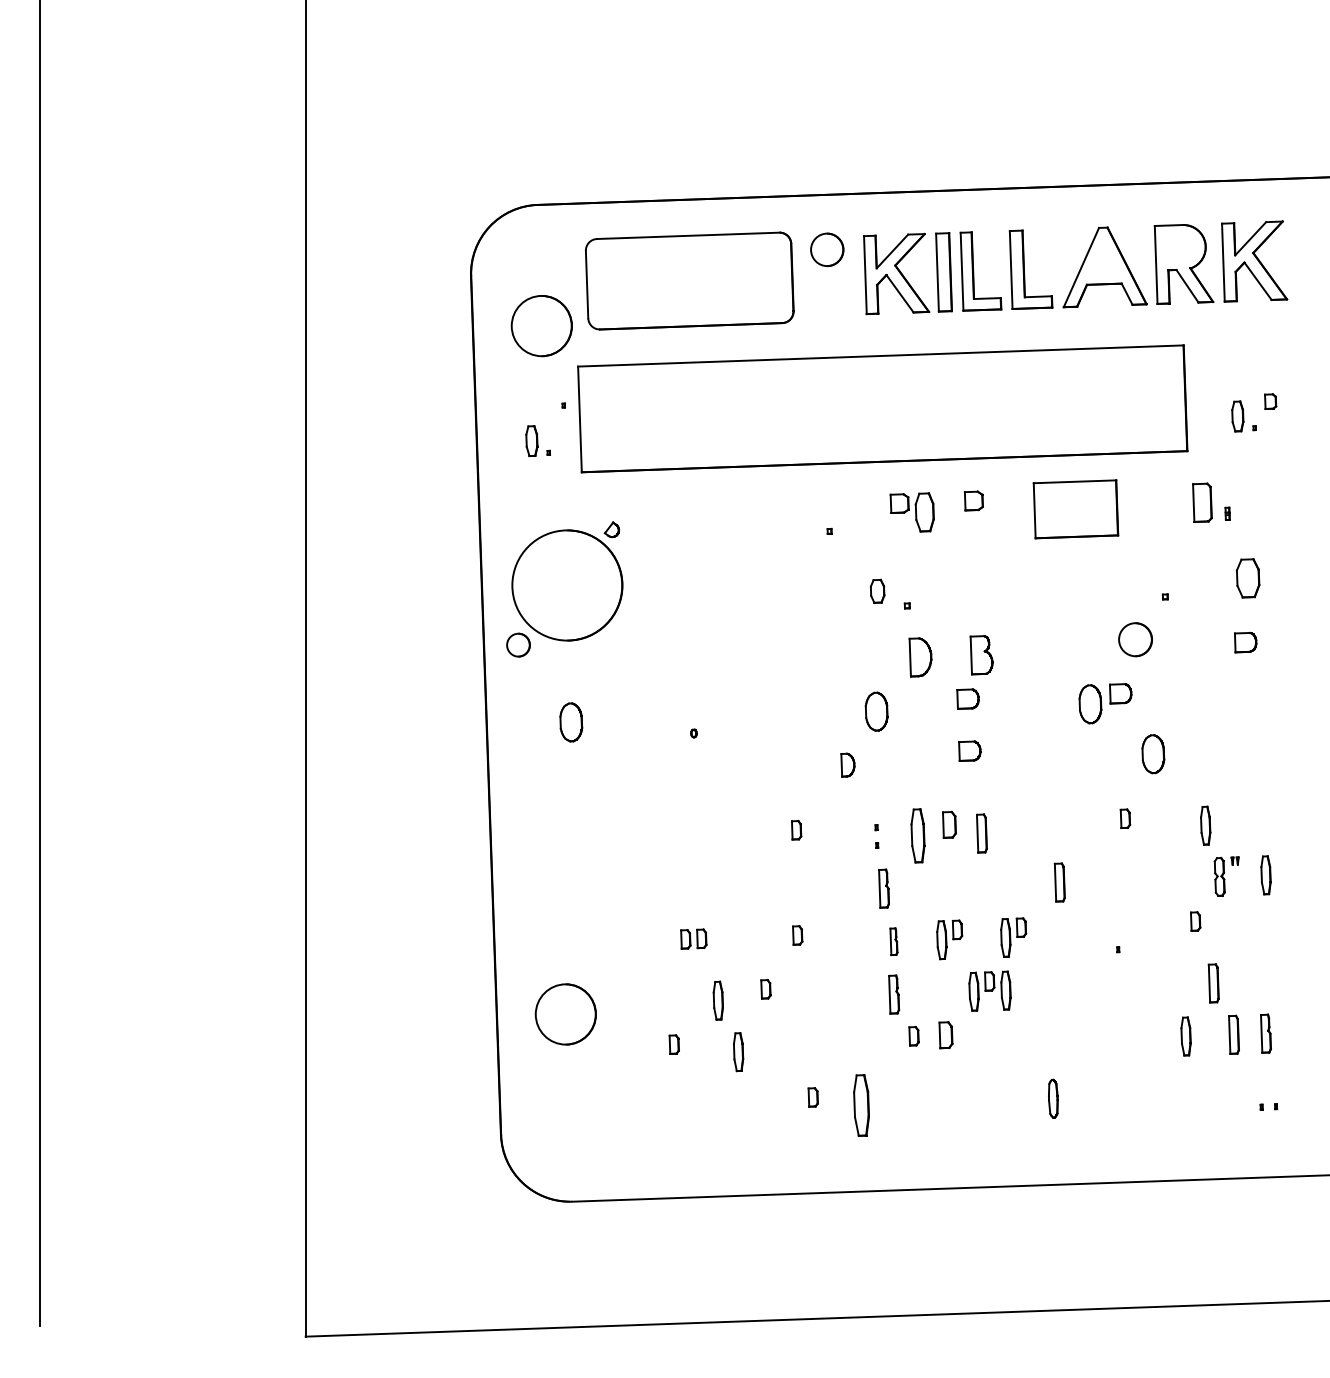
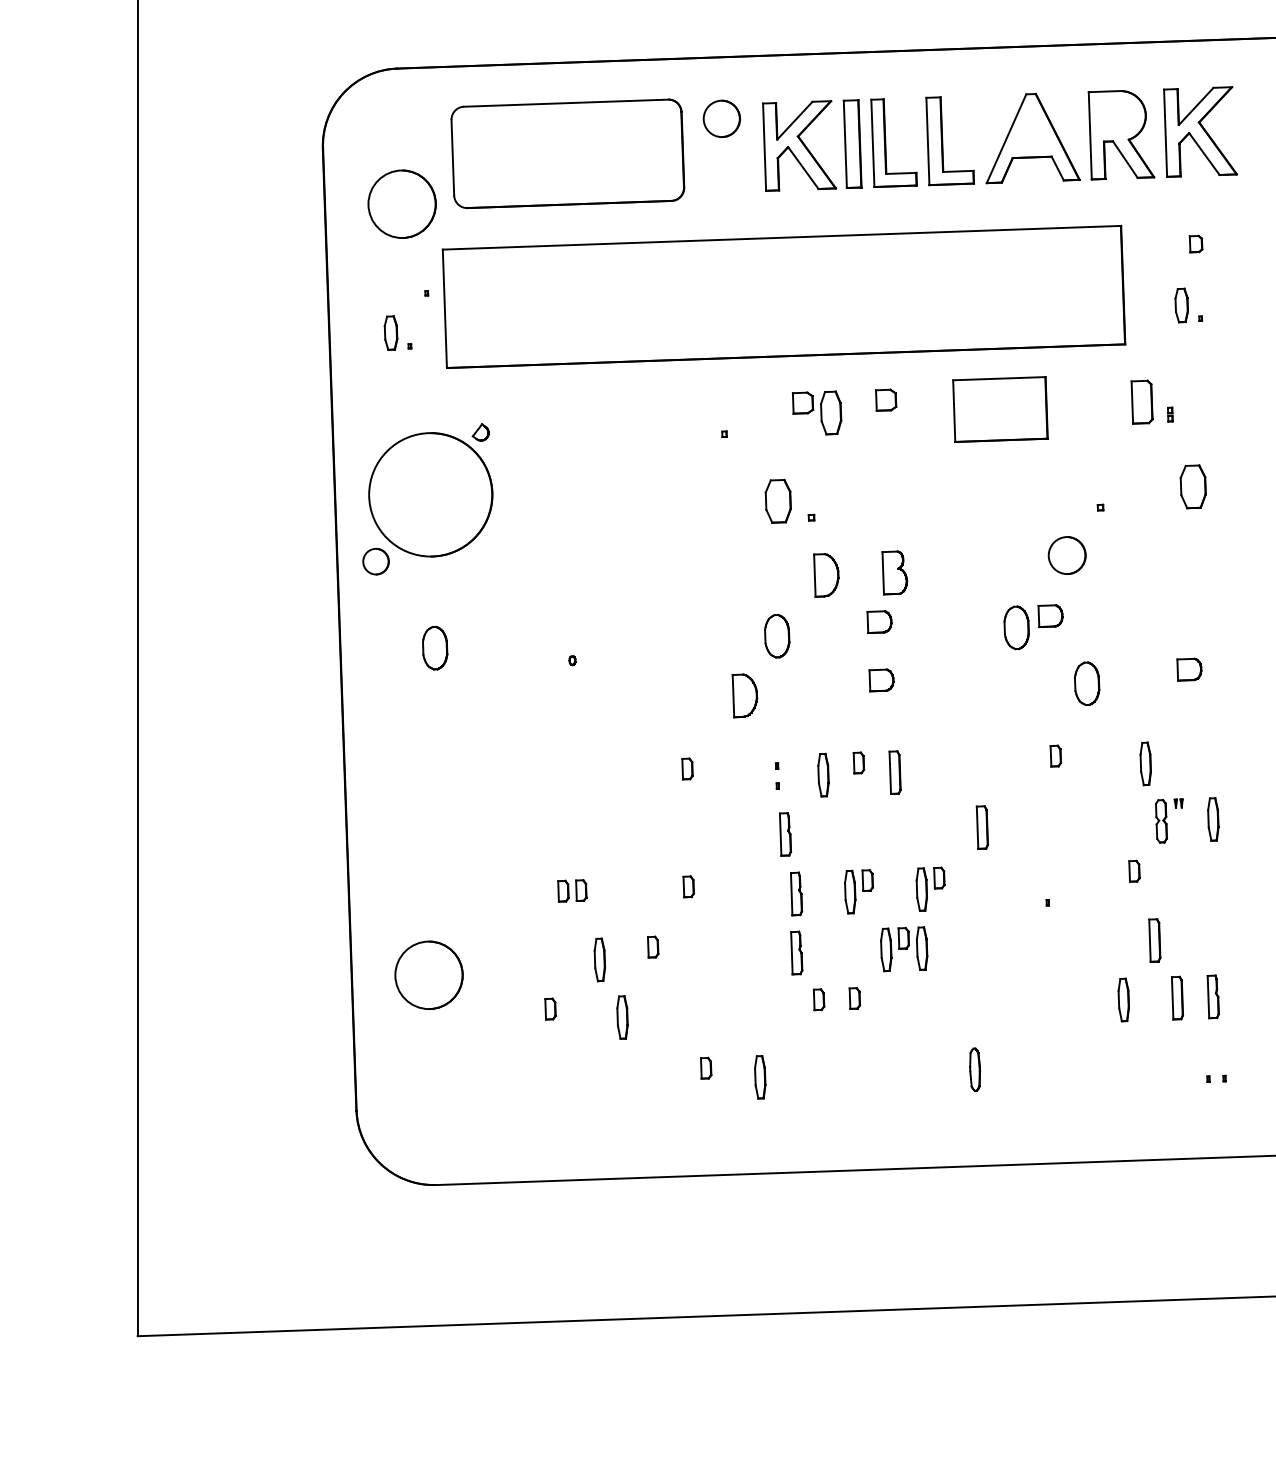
part: (1270, 401) -> (1195, 243), moved
part: (877, 591) -> (778, 501), size x1.67
part: (1245, 642) -> (1189, 669), moved
part: (847, 765) -> (744, 696), size x1.67
part: (949, 824) -> (858, 762), size x0.71
part: (917, 835) -> (822, 774), size x0.71
part: (893, 941) -> (796, 893), size x1.43
part: (945, 1034) -> (854, 997), size x0.71
part: (861, 1105) -> (760, 1077), size x0.62

